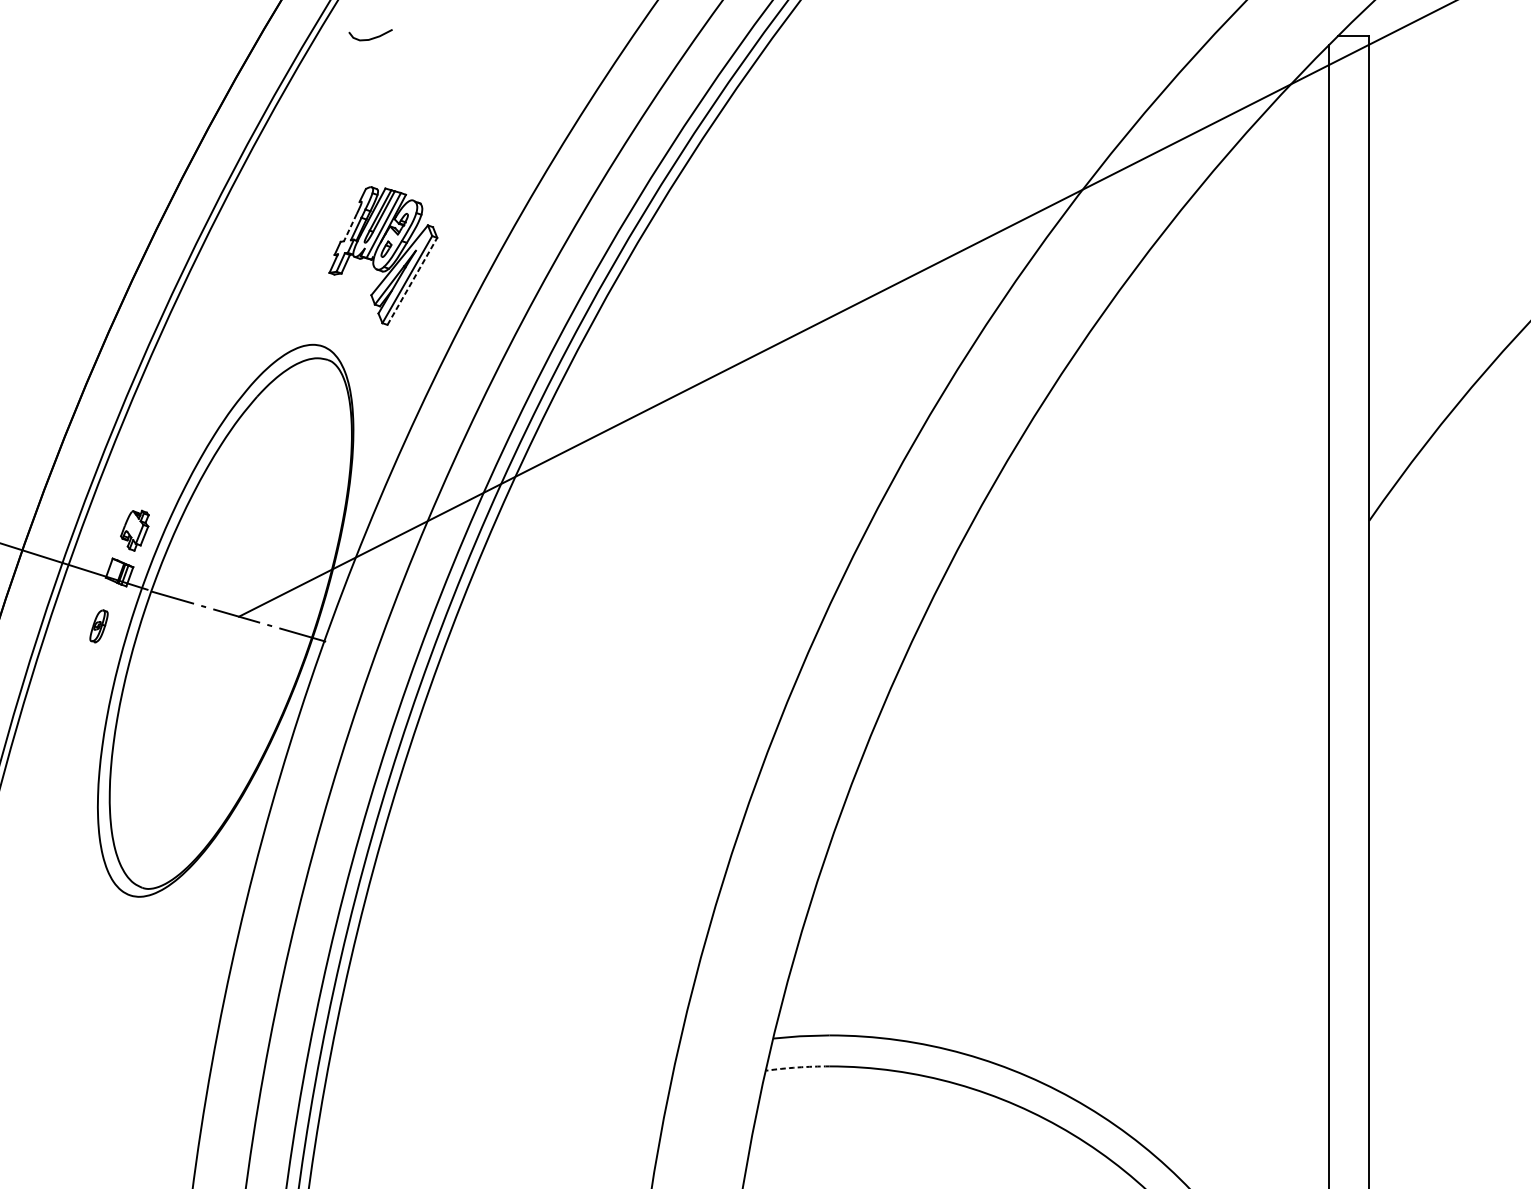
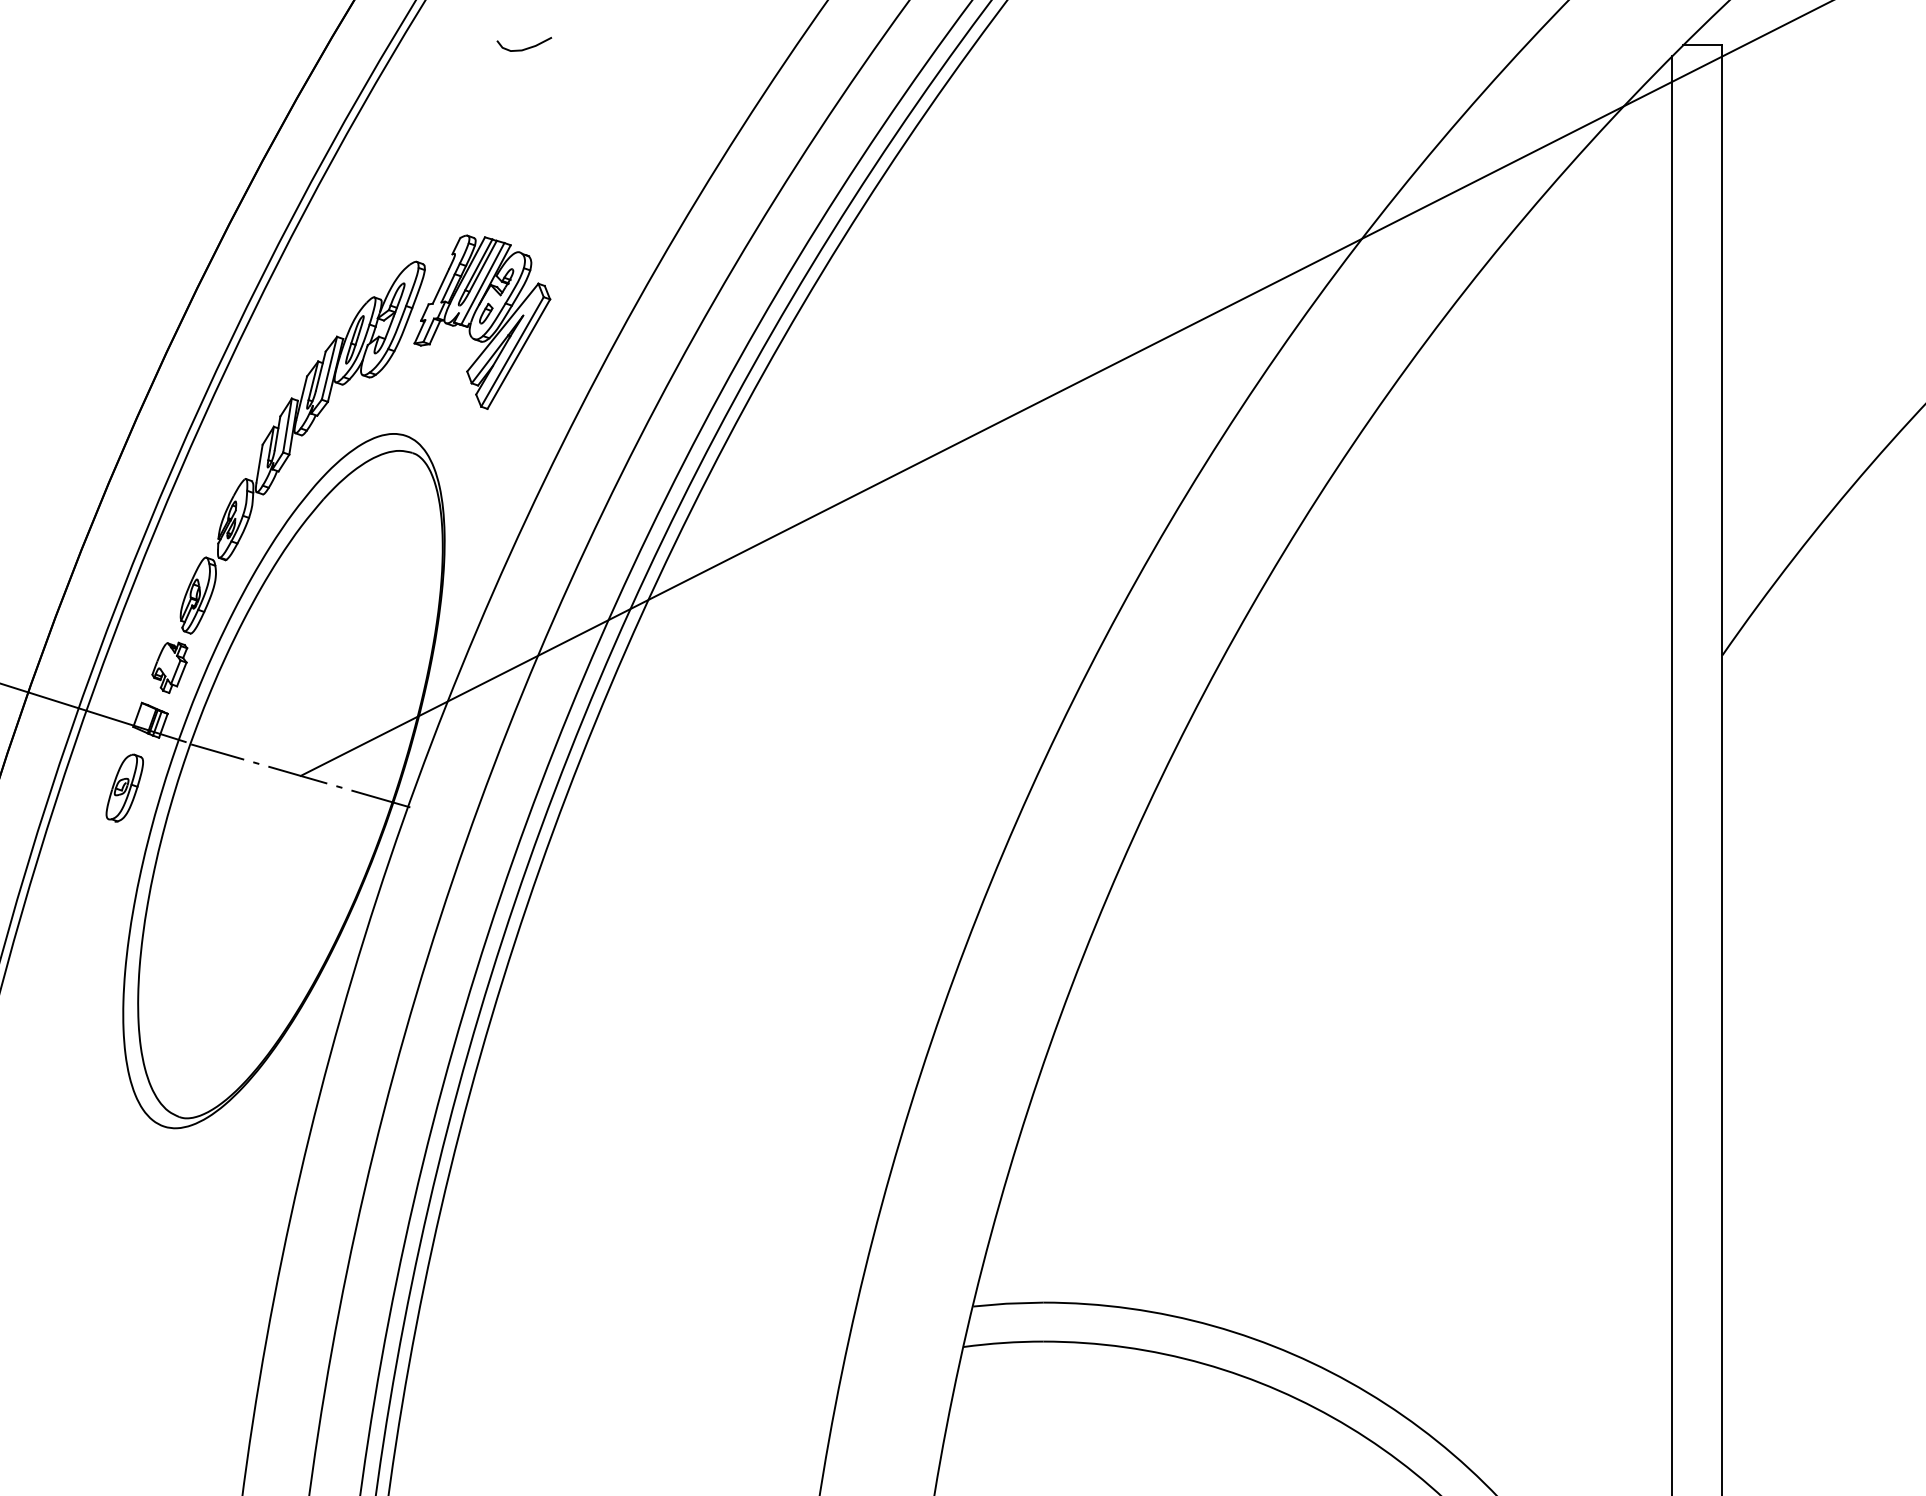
curve: (370, 38) -> (524, 48), moved
line: (350, 227) -> (440, 286), dashed -> solid
line: (412, 280) -> (519, 353), dashed -> solid
part: (240, 346) -> (302, 436), added
part: (98, 625) -> (124, 787), size x1.67
arc: (797, 1067) -> (1003, 1342), dashed -> solid

